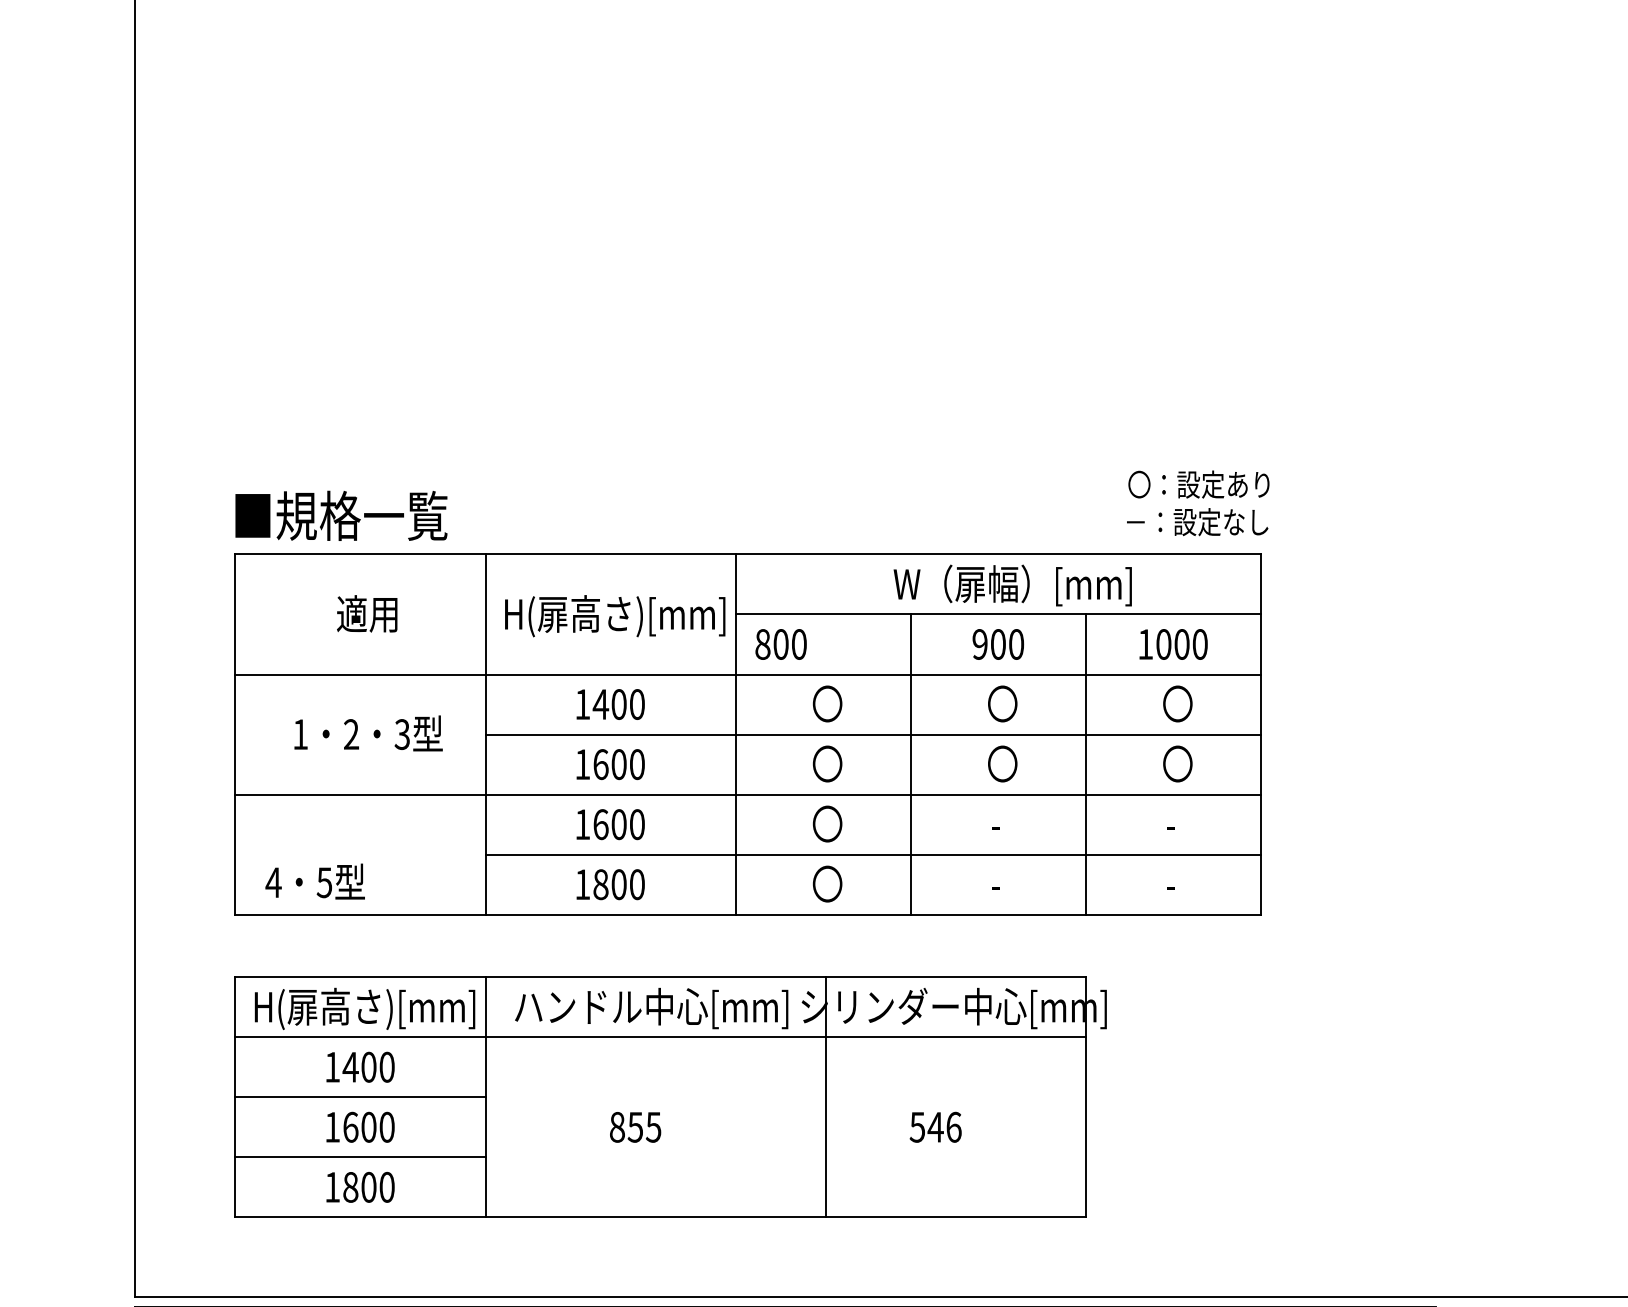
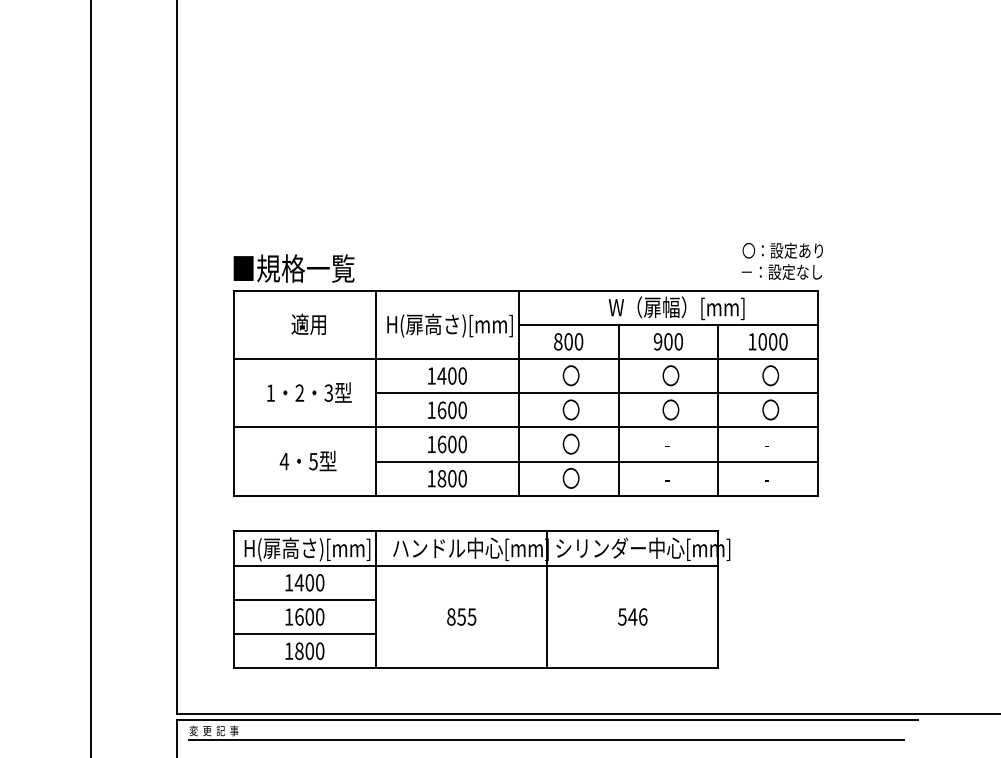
text: (780, 643) -> (568, 341), moved
text: (314, 880) -> (307, 460), moved
line: (826, 1096) -> (547, 599), moved

